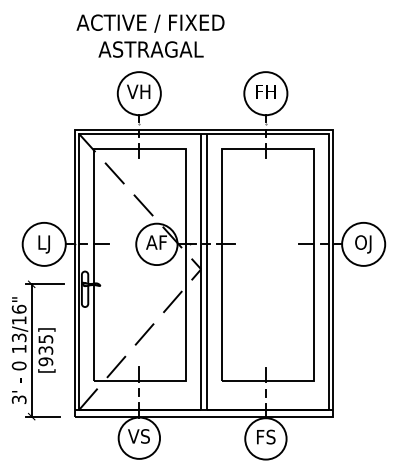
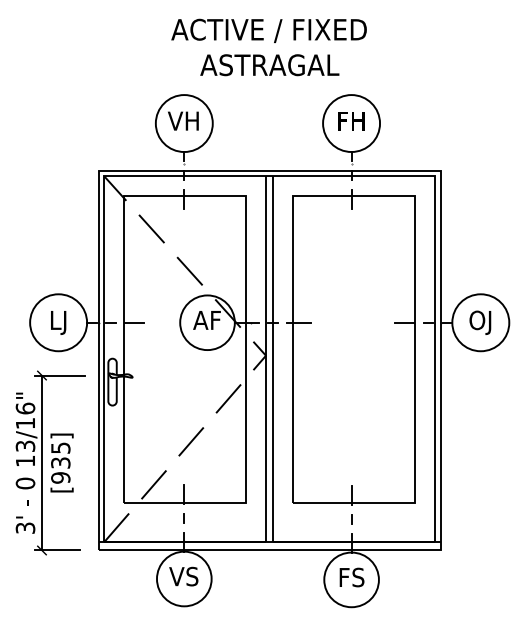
text: (150, 36) -> (268, 47), moved

